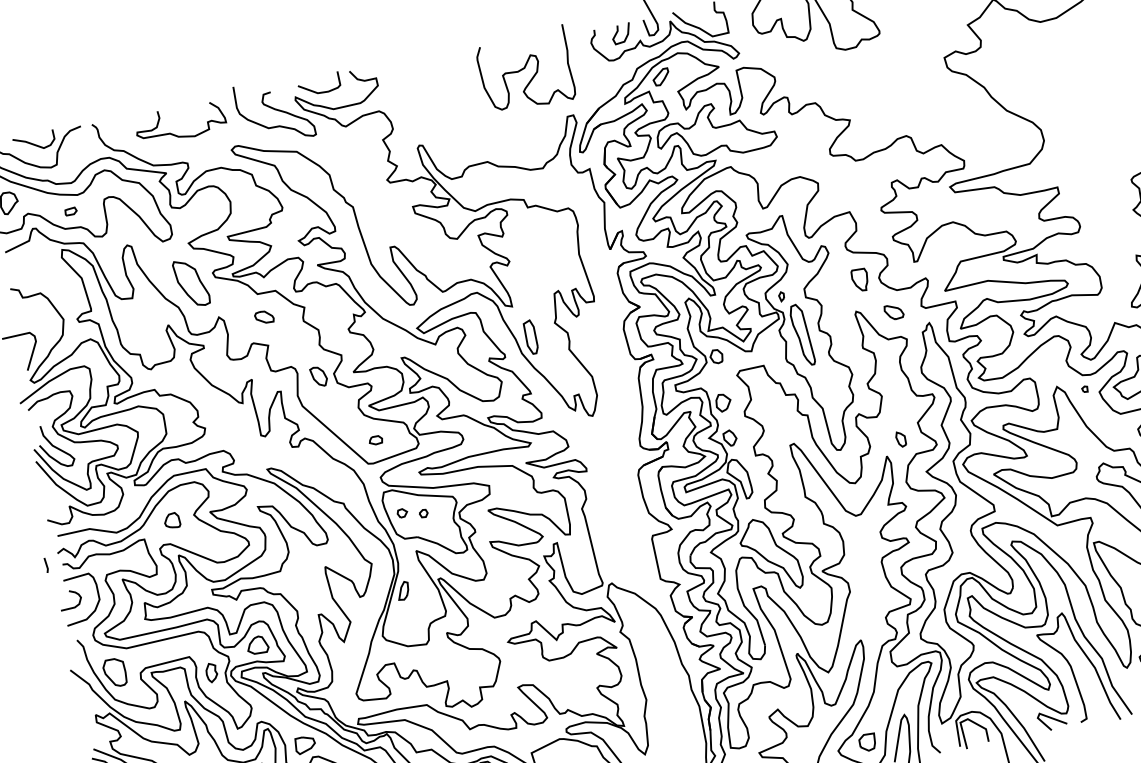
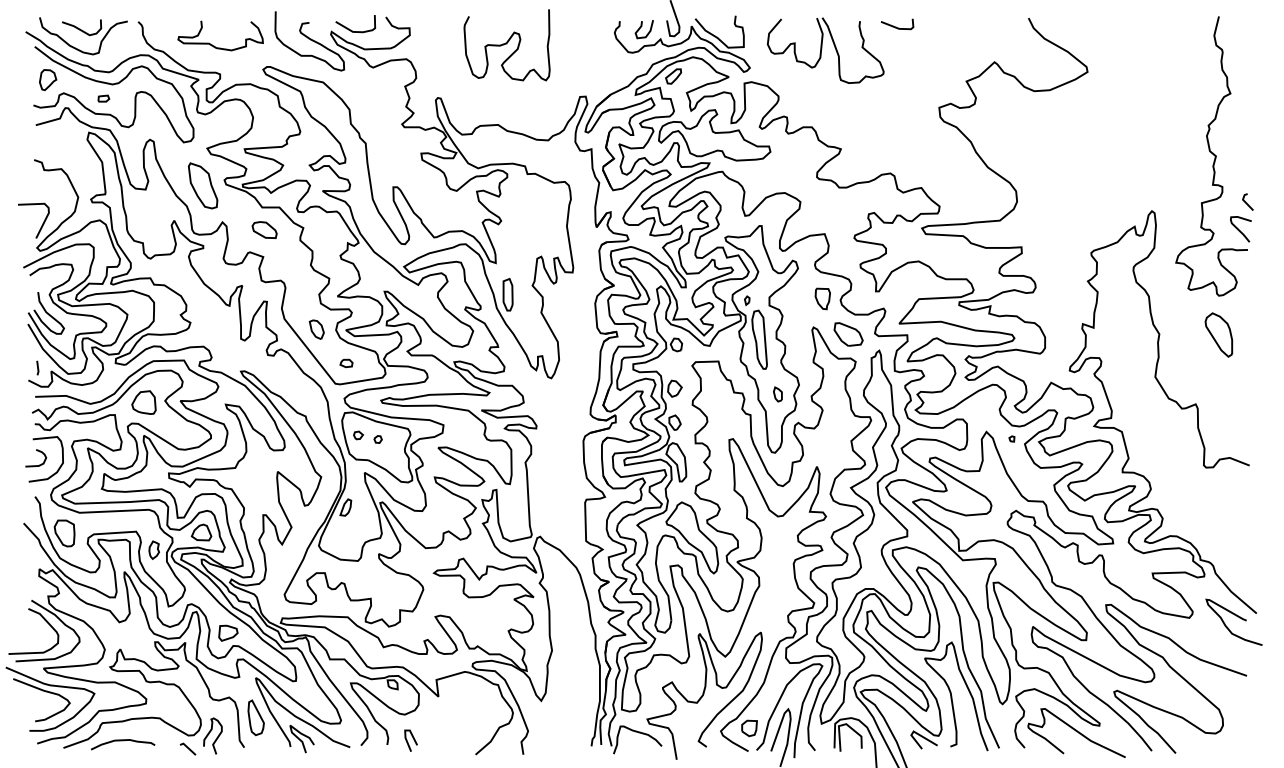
curve: (524, 69) -> (506, 44), moved
part: (894, 312) -> (848, 334), size x1.67
part: (264, 316) -> (264, 229), size x1.43
part: (318, 376) -> (316, 329), moved
part: (900, 439) -> (777, 394), moved
part: (171, 520) -> (143, 402), size x1.67
line: (46, 564) -> (37, 367), moved

